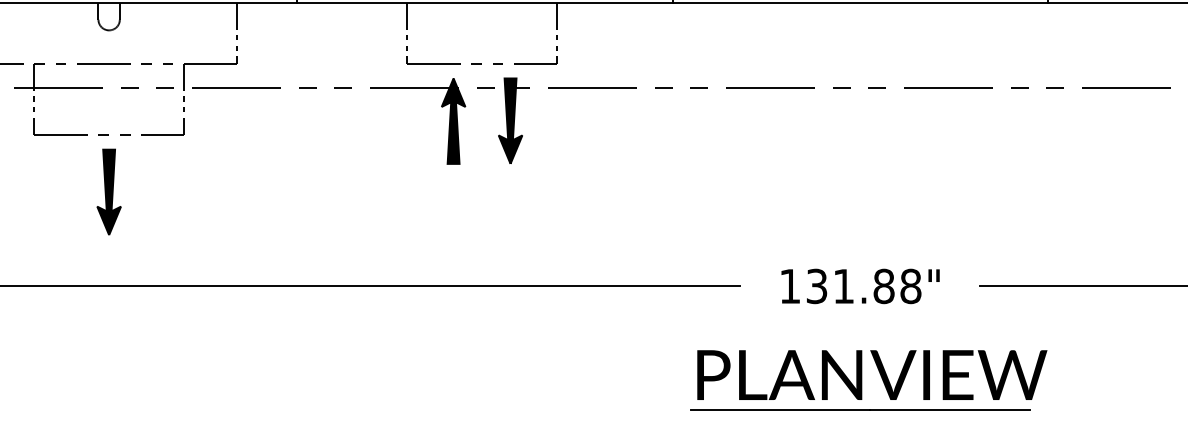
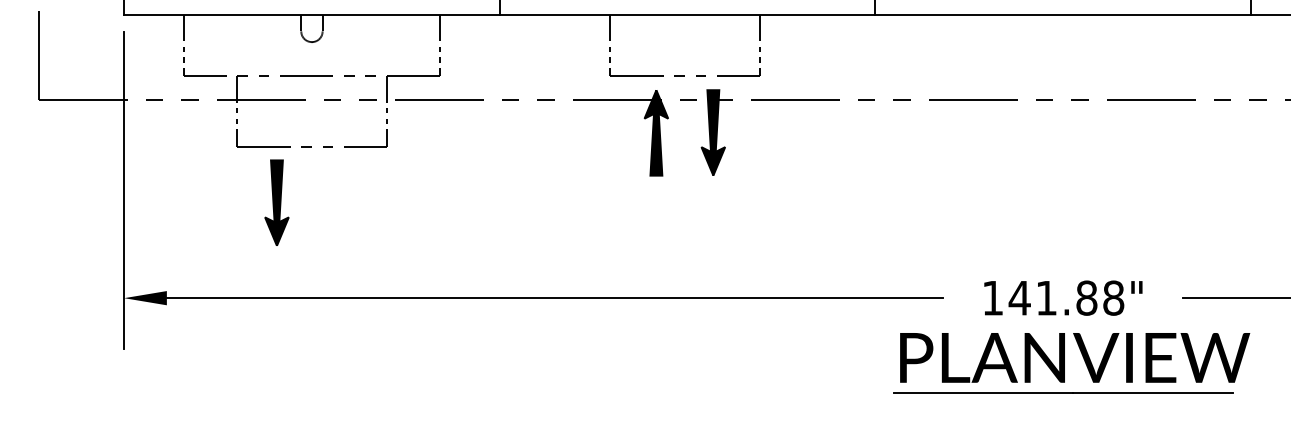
part: (108, 191) -> (276, 202), moved
text: (816, 285) -> (1019, 297), 131.88" -> 141.88"
part: (861, 380) -> (1064, 363), moved

